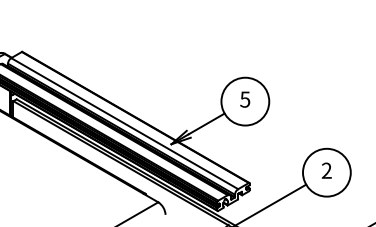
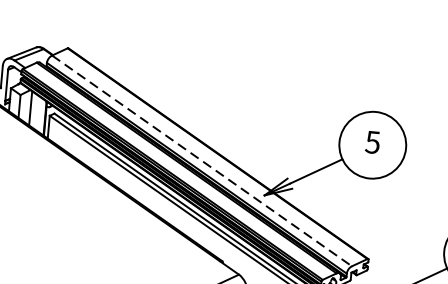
line: (125, 123) -> (203, 160), solid -> dashed

